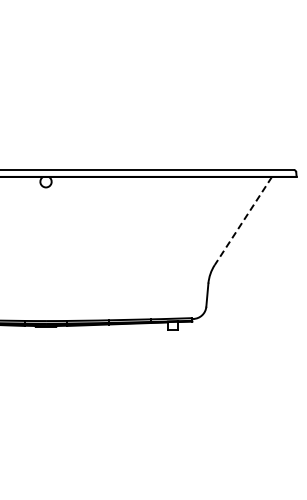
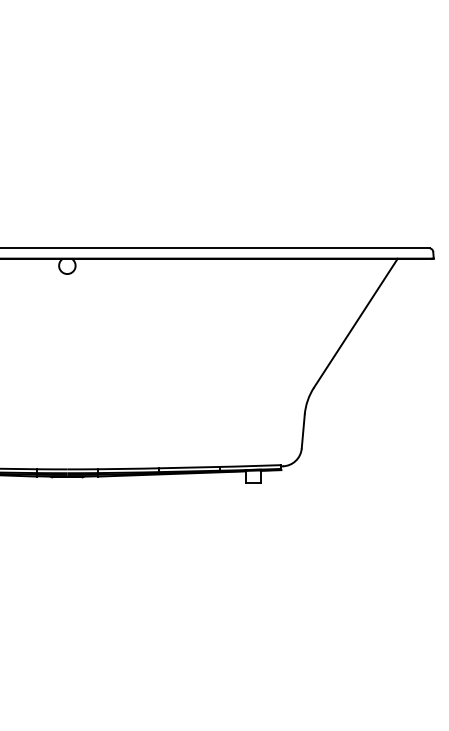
line: (243, 221) -> (356, 323), dashed -> solid

